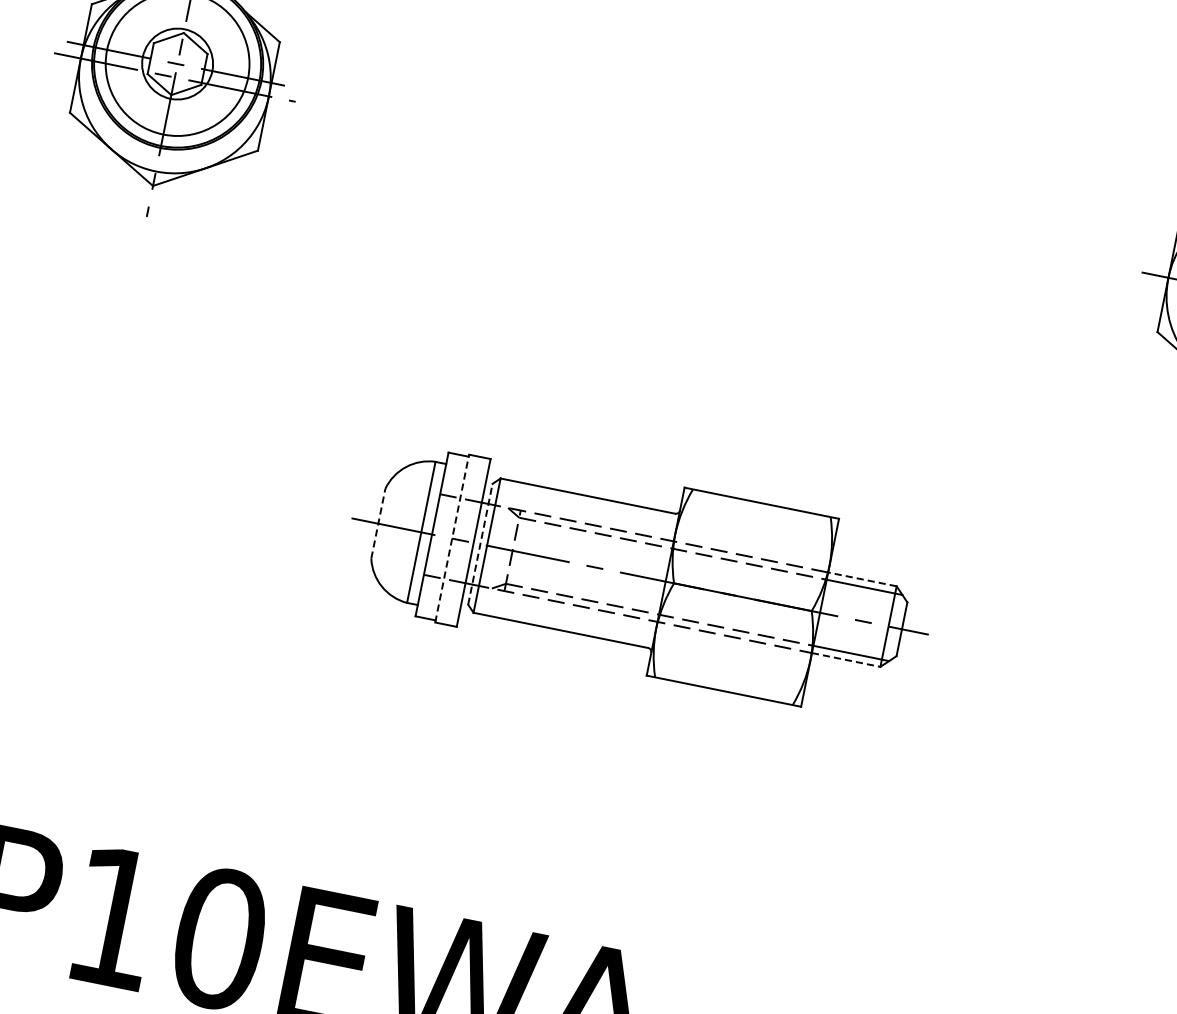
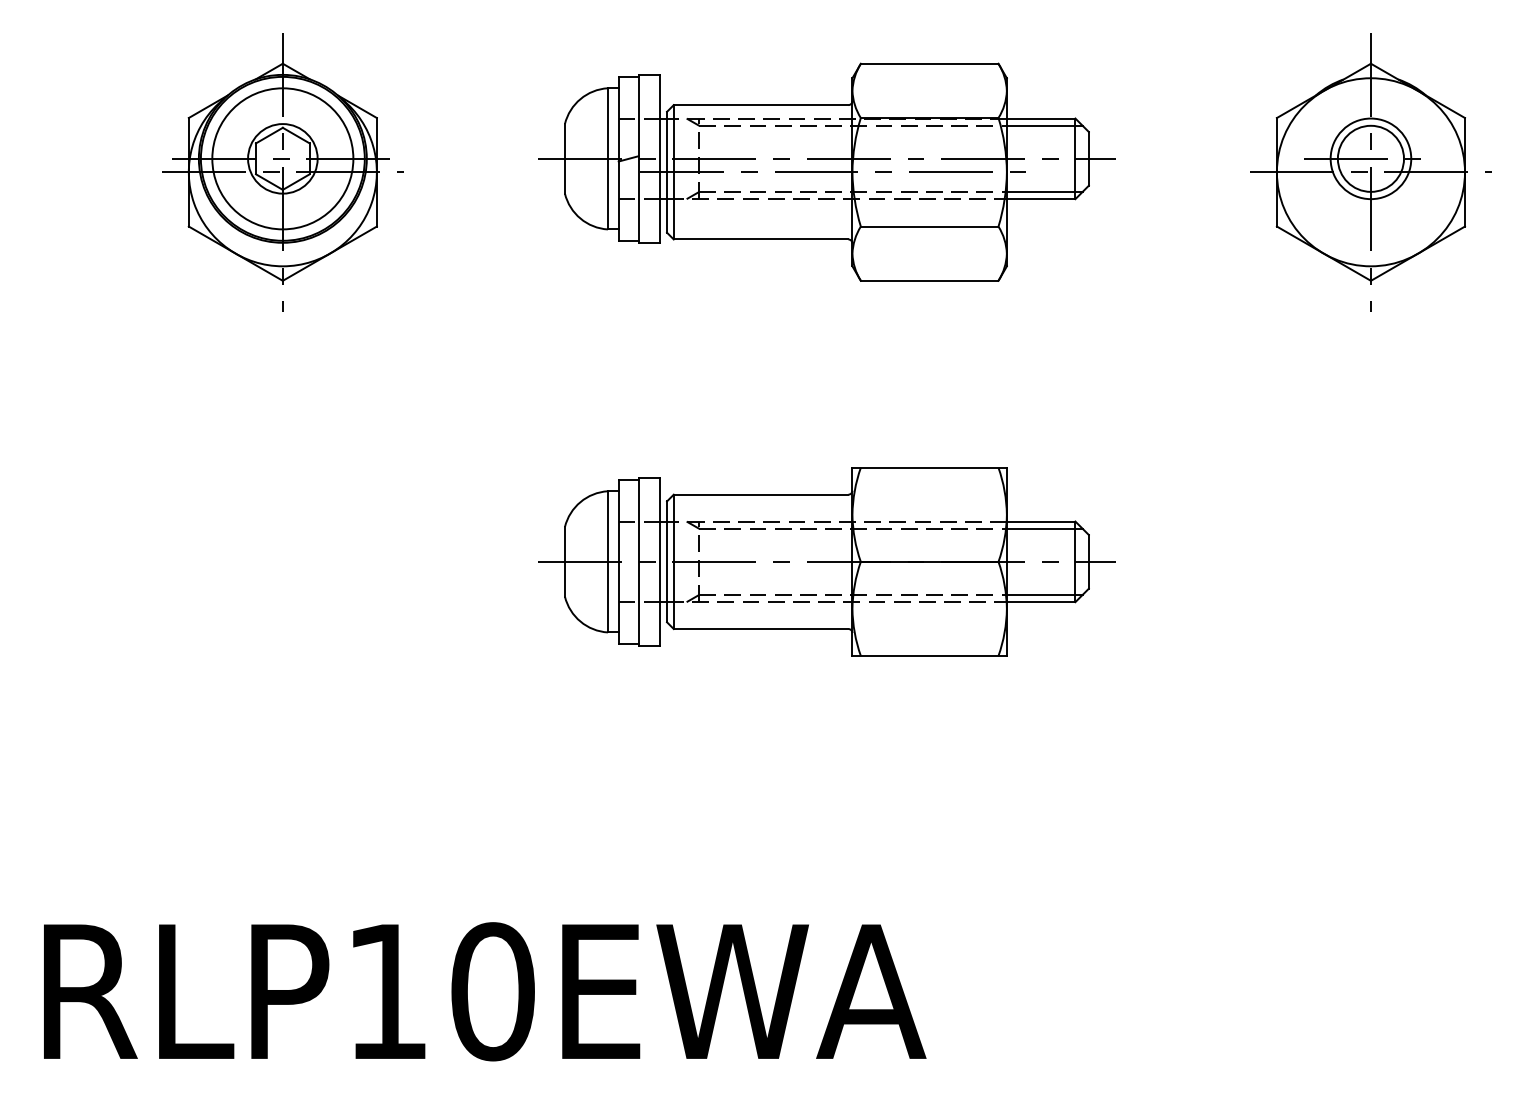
part: (718, 186) -> (826, 171), added
line: (377, 523) -> (564, 561), dashed -> solid
line: (451, 538) -> (638, 561), dashed -> solid
line: (480, 544) -> (667, 561), dashed -> solid
line: (861, 579) -> (1040, 521), dashed -> solid
line: (846, 660) -> (1041, 602), dashed -> solid

